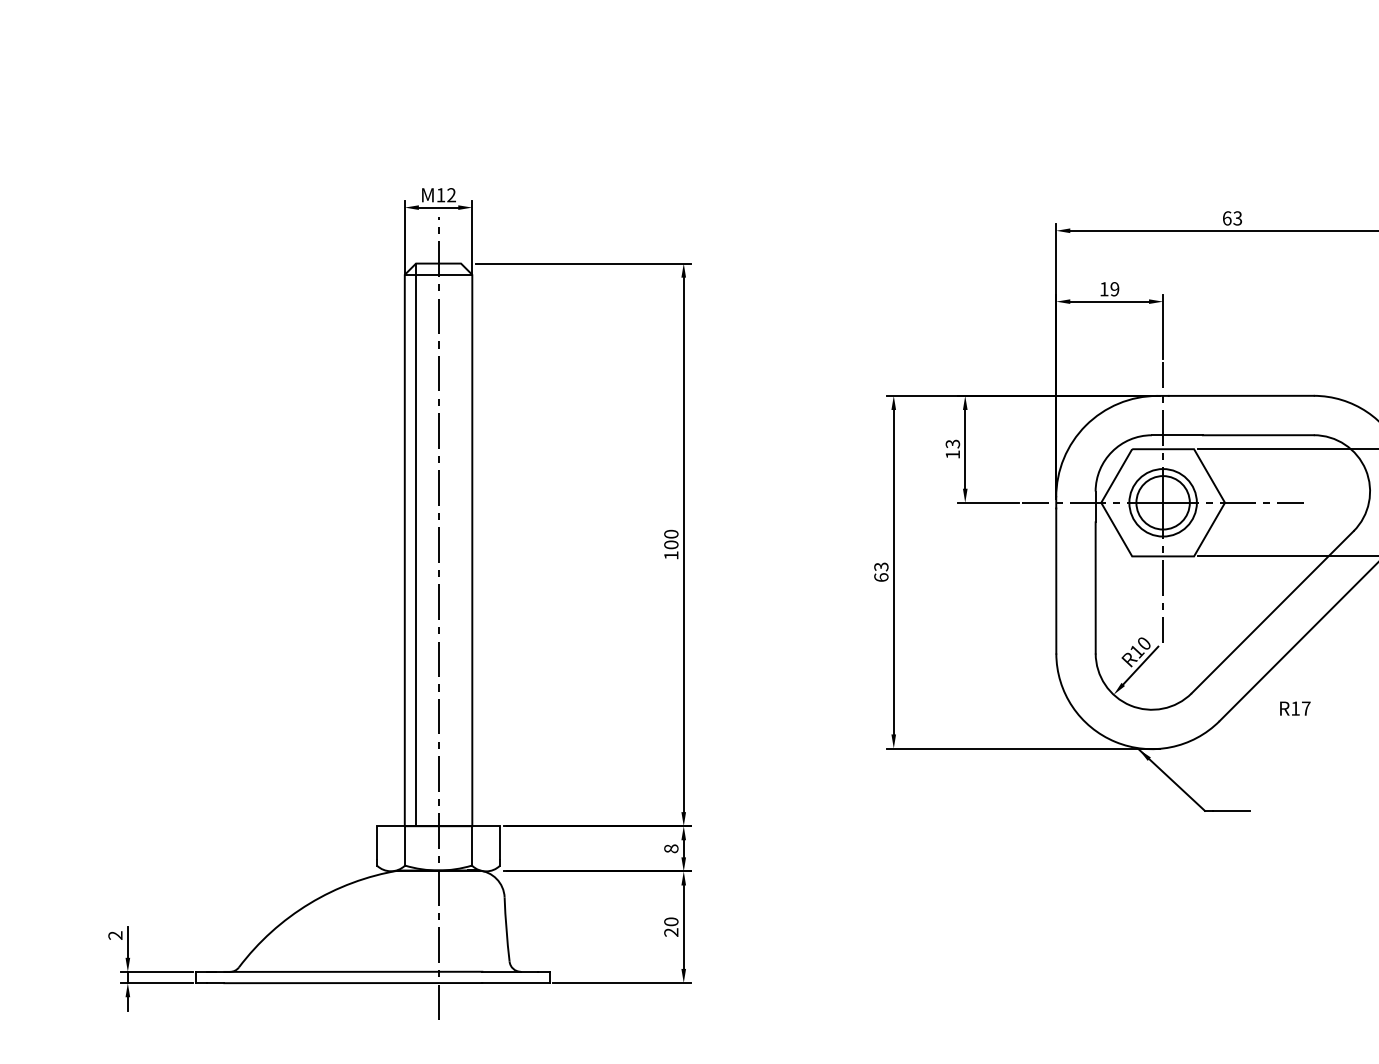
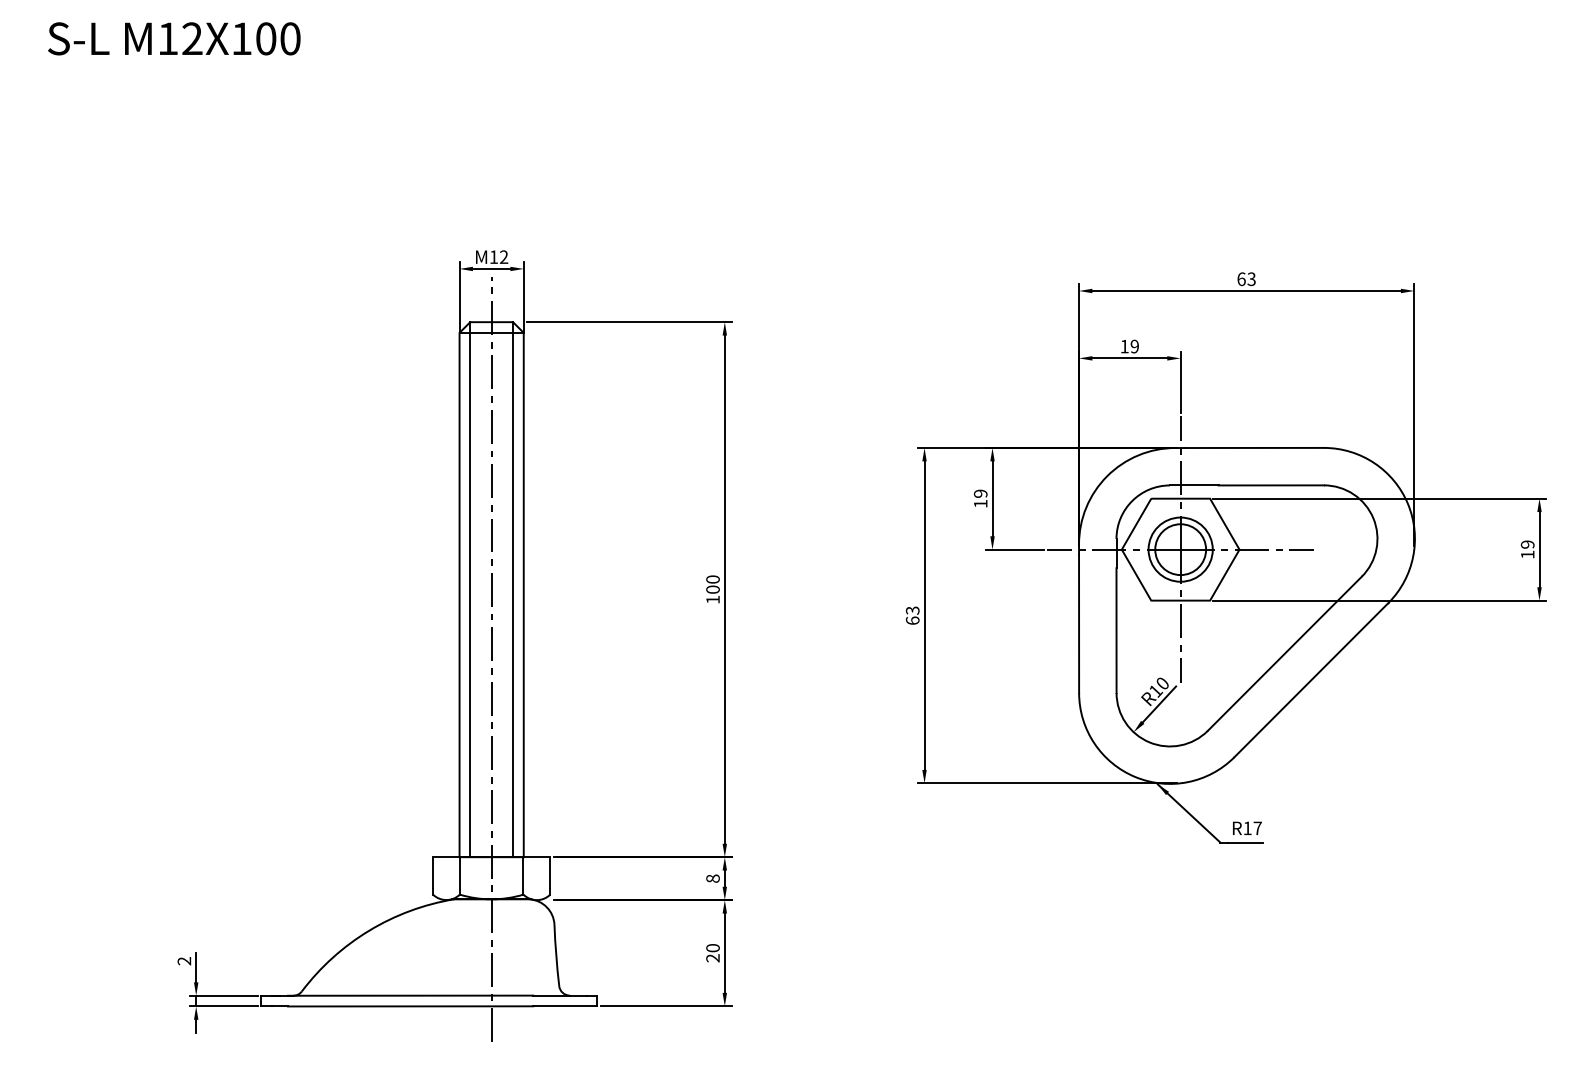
text: (952, 443) -> (980, 493), 13 -> 19
line: (461, 544) -> (513, 589), added
text: (1295, 707) -> (1247, 827), moved

